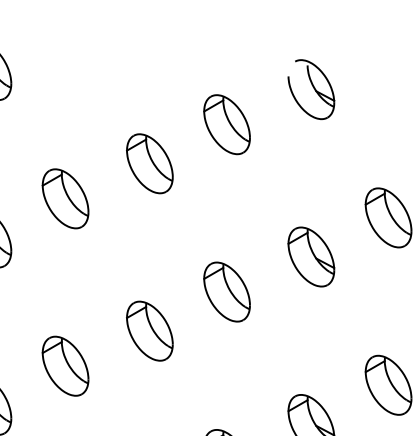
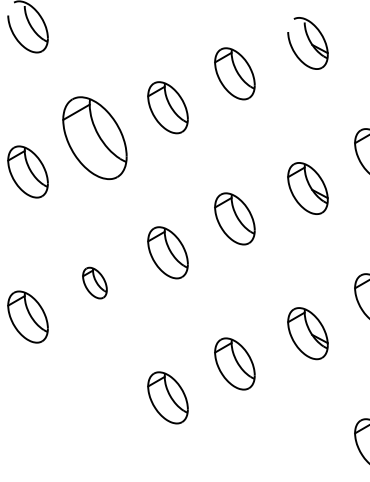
part: (65, 198) -> (94, 137), size x1.6
part: (65, 365) -> (94, 282), size x0.6

